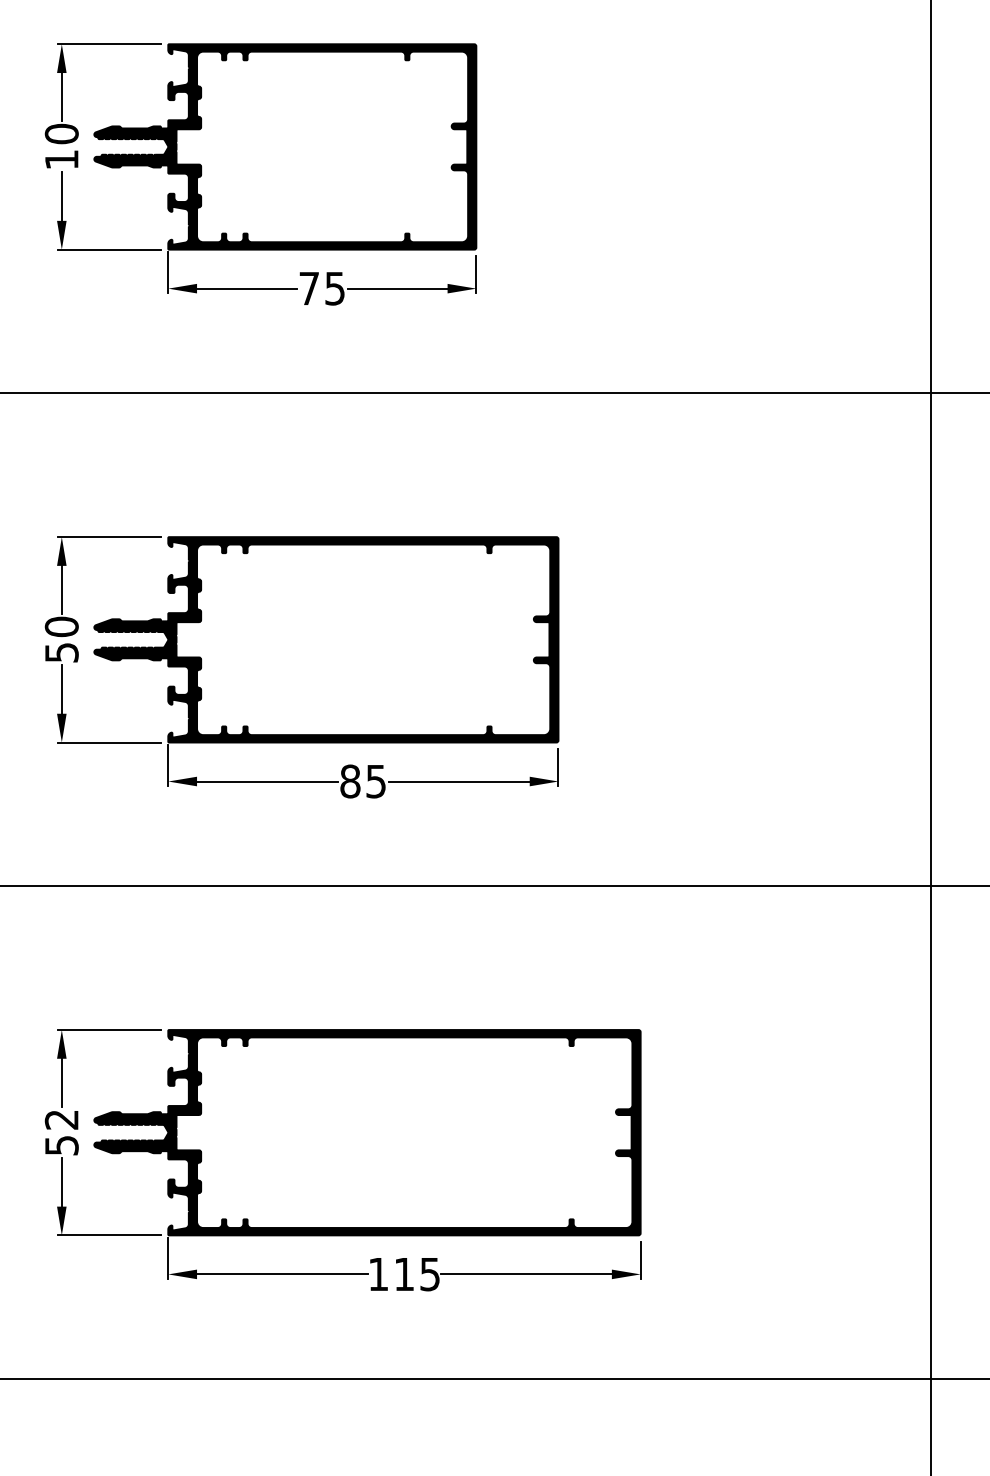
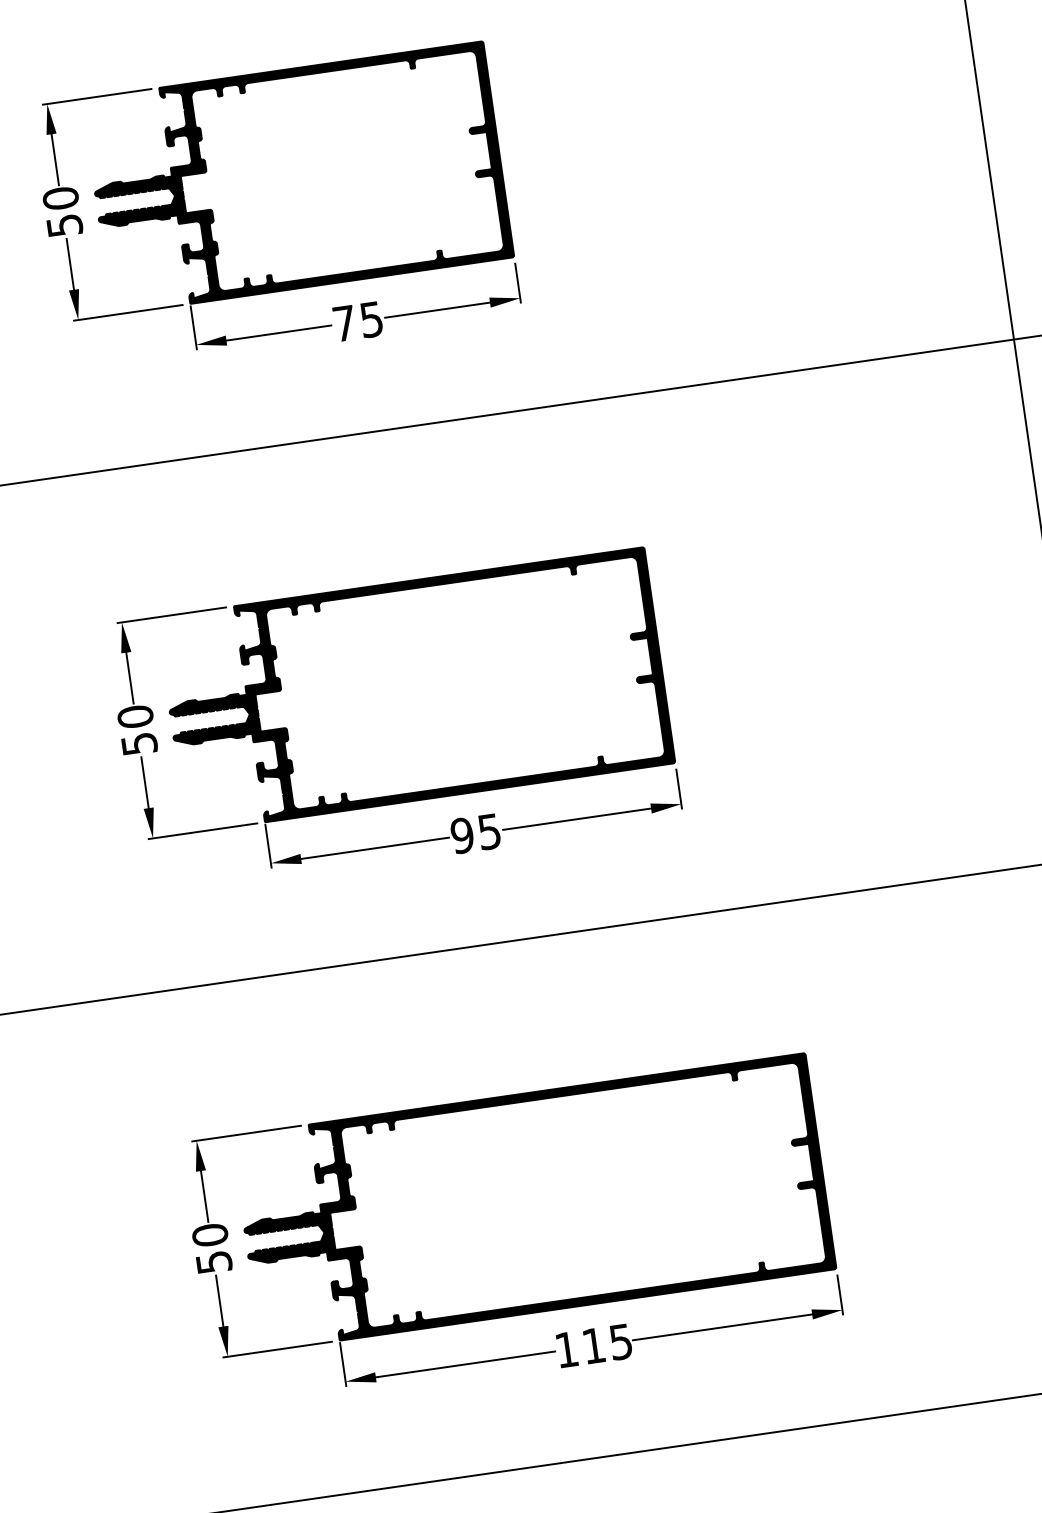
text: (61, 159) -> (64, 225), 10 -> 50
text: (350, 781) -> (462, 835), 85 -> 95
text: (61, 1119) -> (209, 1234), 52 -> 50

